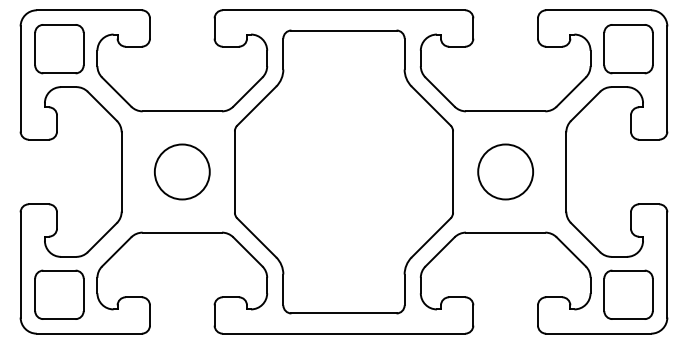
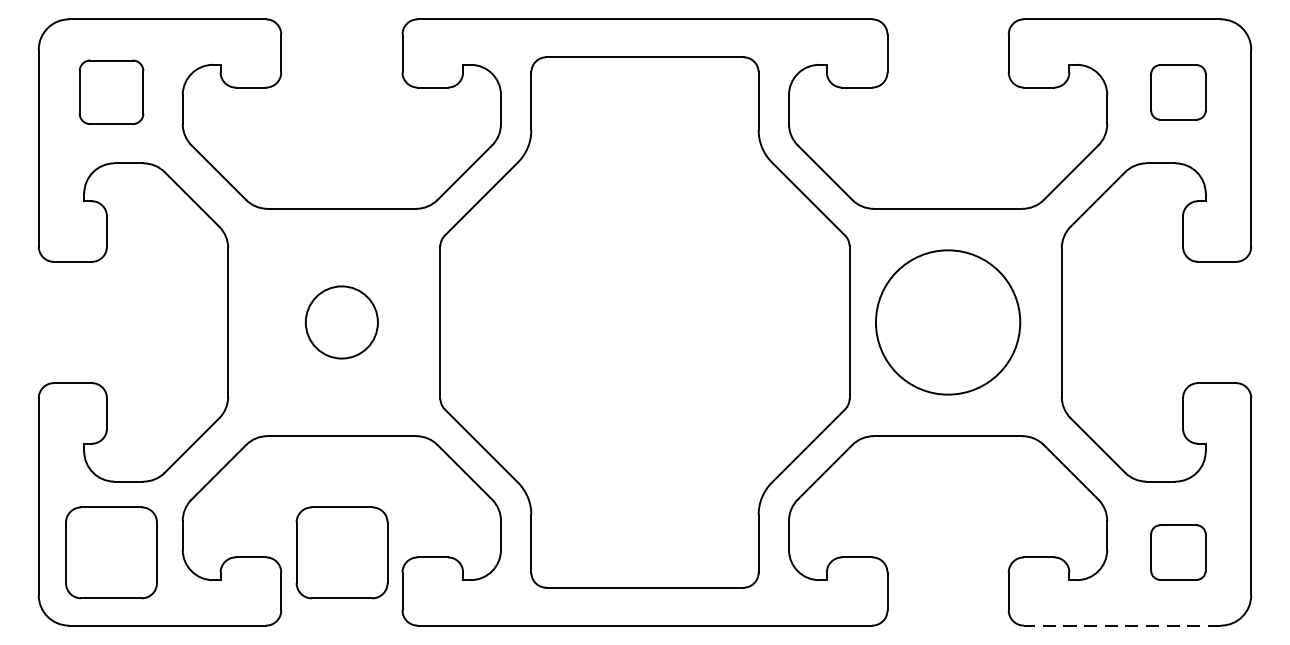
part: (59, 49) -> (111, 92), size x0.7
part: (628, 49) -> (1178, 92), size x0.6
circle: (181, 171) -> (340, 321), size x0.7
circle: (505, 171) -> (947, 321), size x1.4
part: (182, 294) -> (342, 552), added
part: (628, 294) -> (1178, 552), size x0.6
line: (598, 333) -> (1122, 625), solid -> dashed

